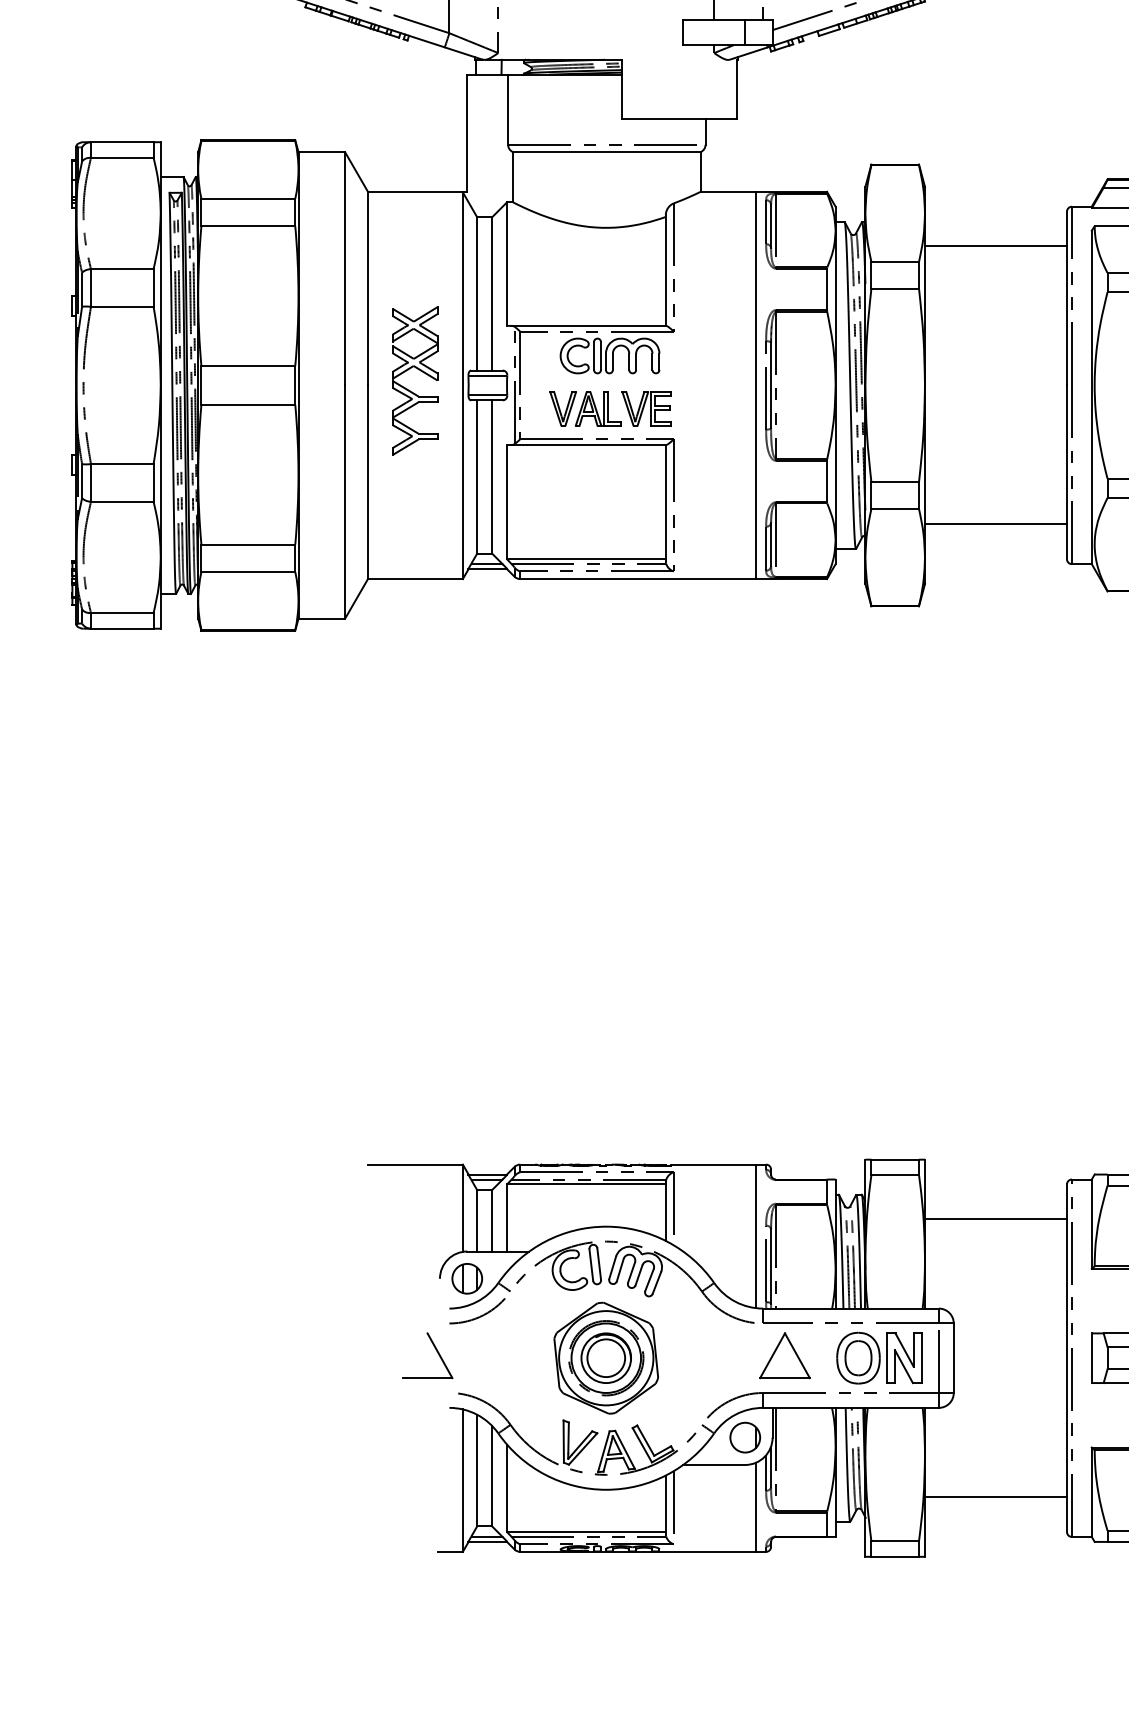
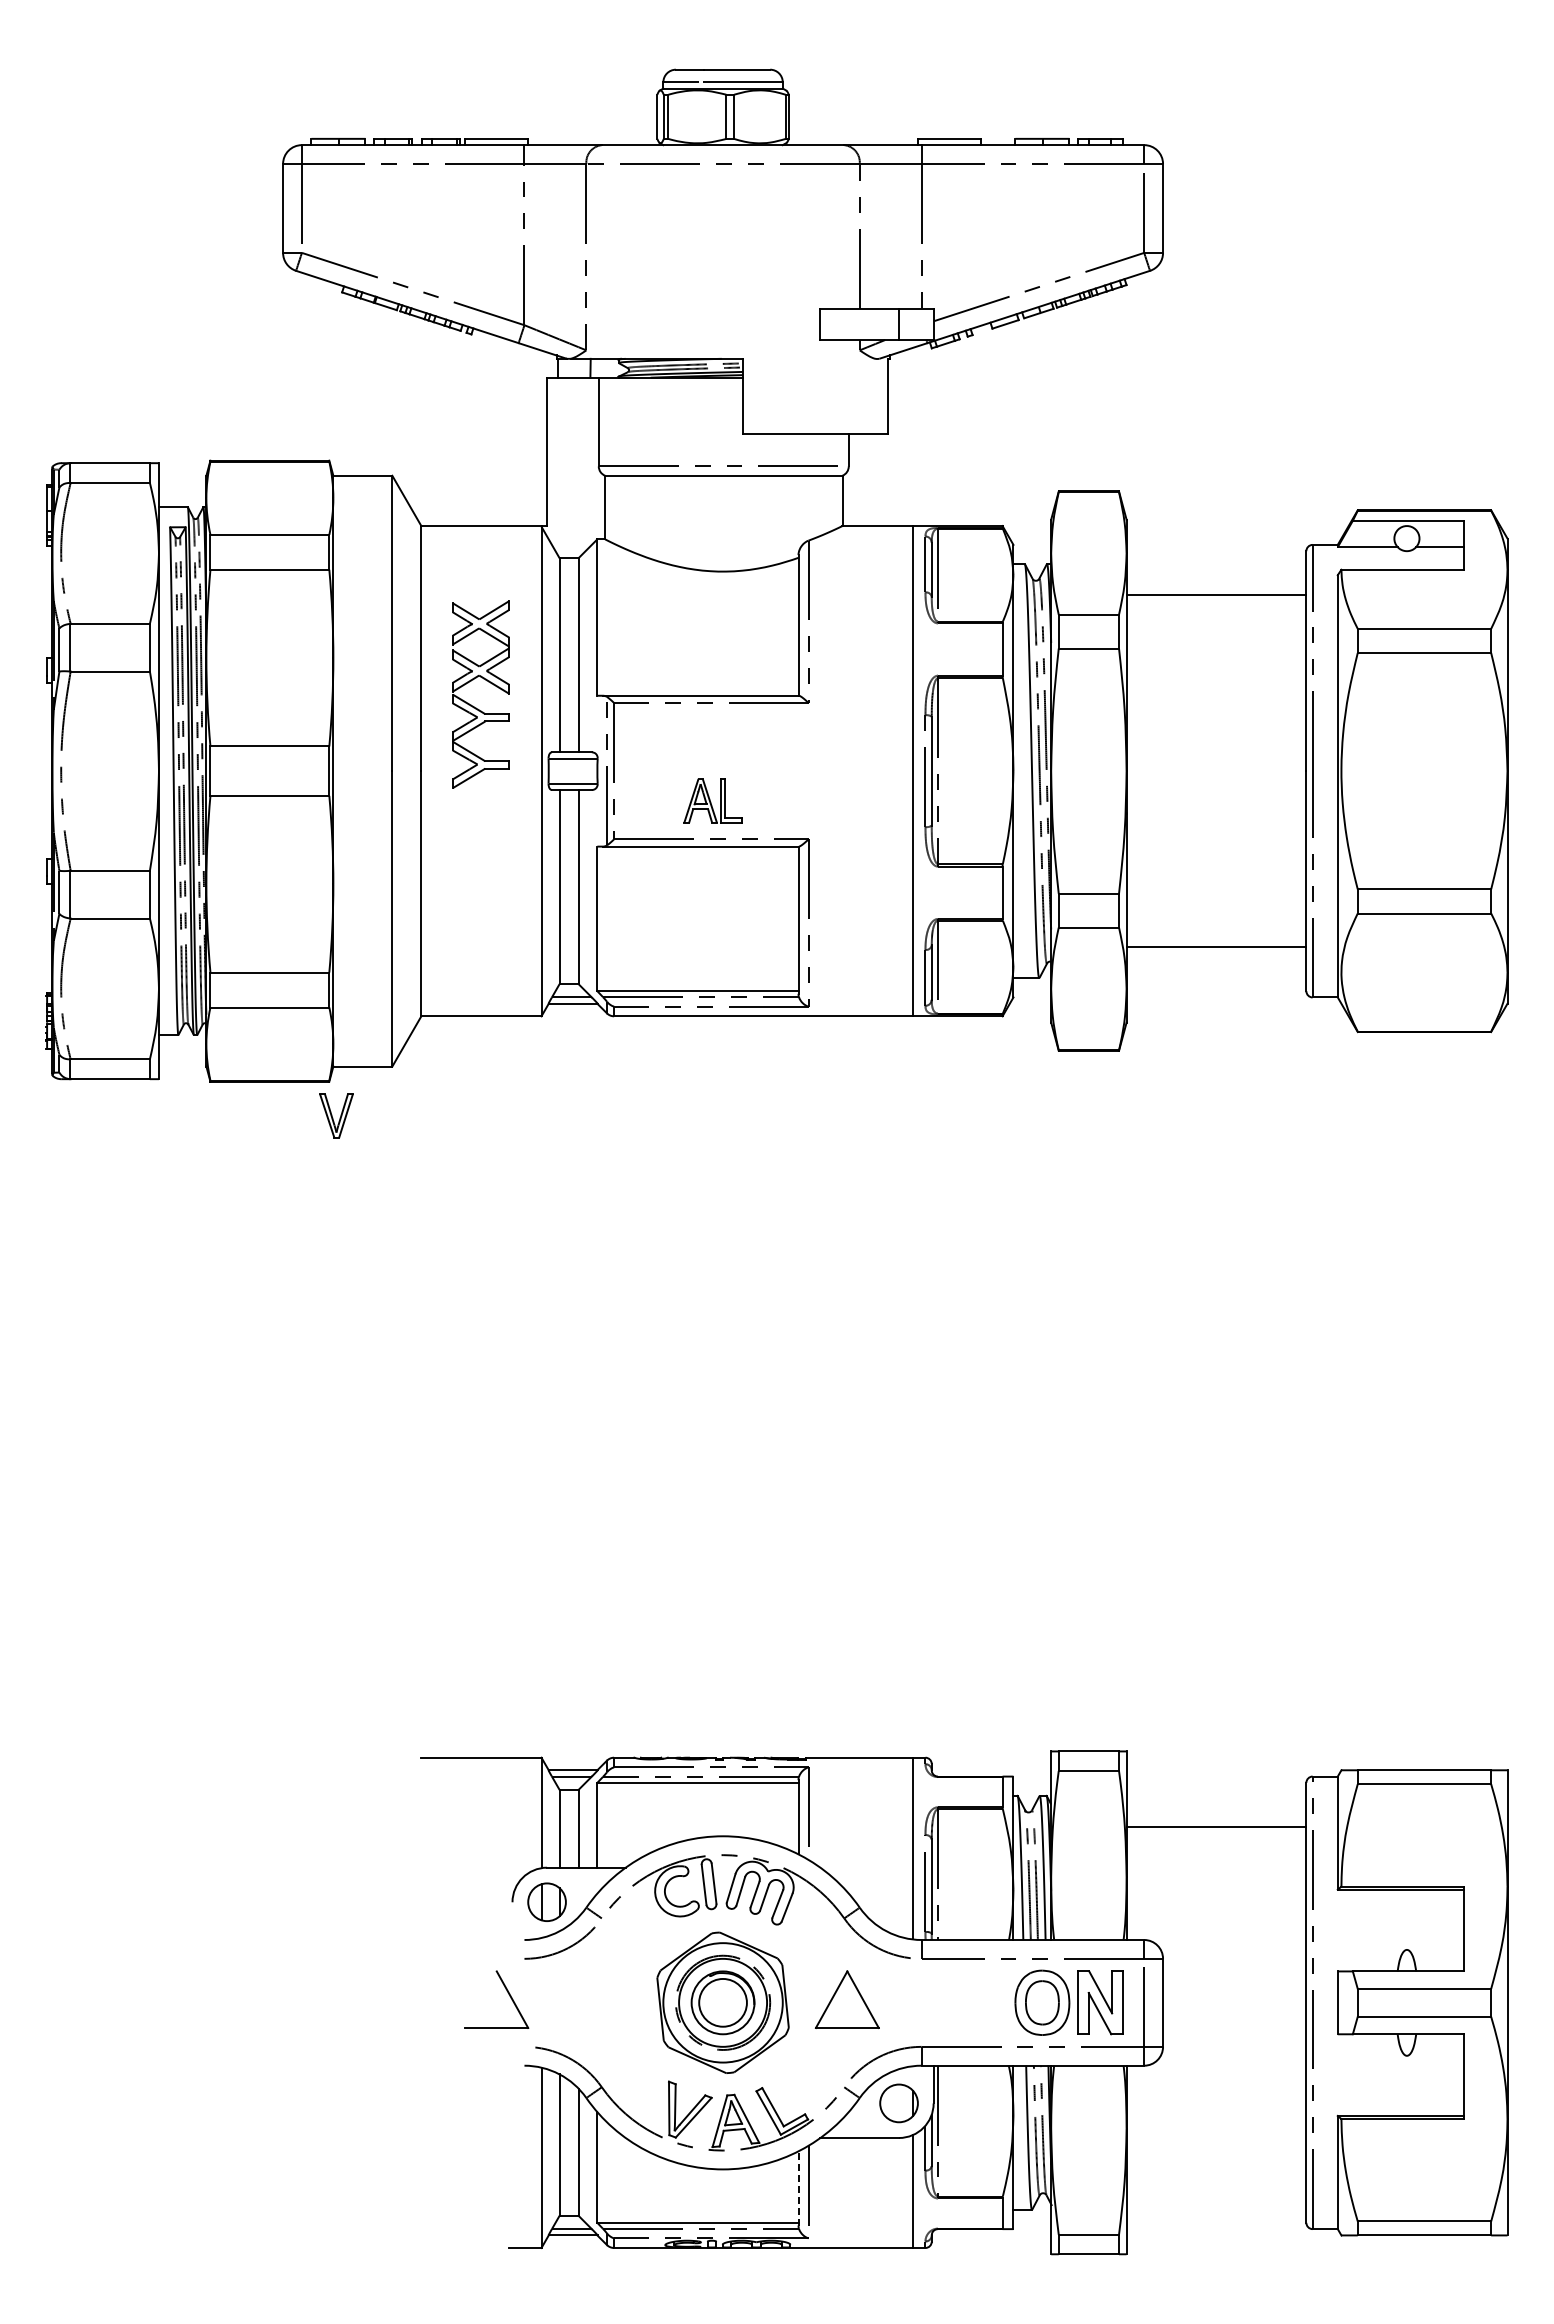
part: (609, 355) -> (727, 733), removed
part: (409, 390) -> (474, 706), moved
part: (563, 408) -> (336, 1115), moved
part: (646, 408) -> (773, 800), removed
part: (784, 1355) -> (846, 1999), moved
line: (995, 1496) -> (1216, 2178), removed
line: (665, 1504) -> (798, 2187), solid -> dashed

